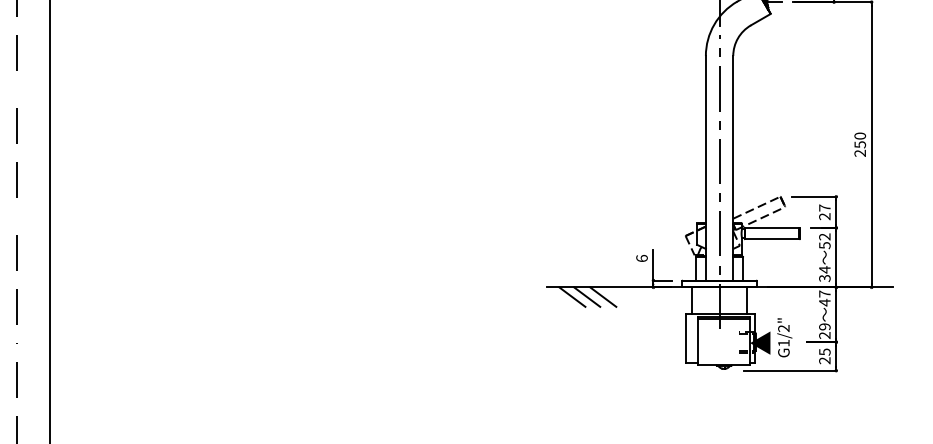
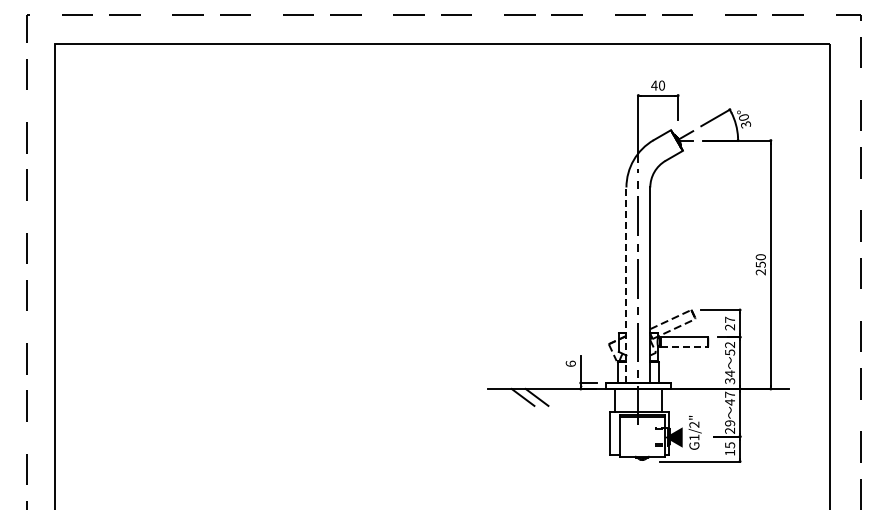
line: (705, 168) -> (626, 285), solid -> dashed
line: (772, 239) -> (684, 347), solid -> dashed
line: (571, 296) -> (509, 396), removed
text: (824, 360) -> (729, 452), 25 -> 15

